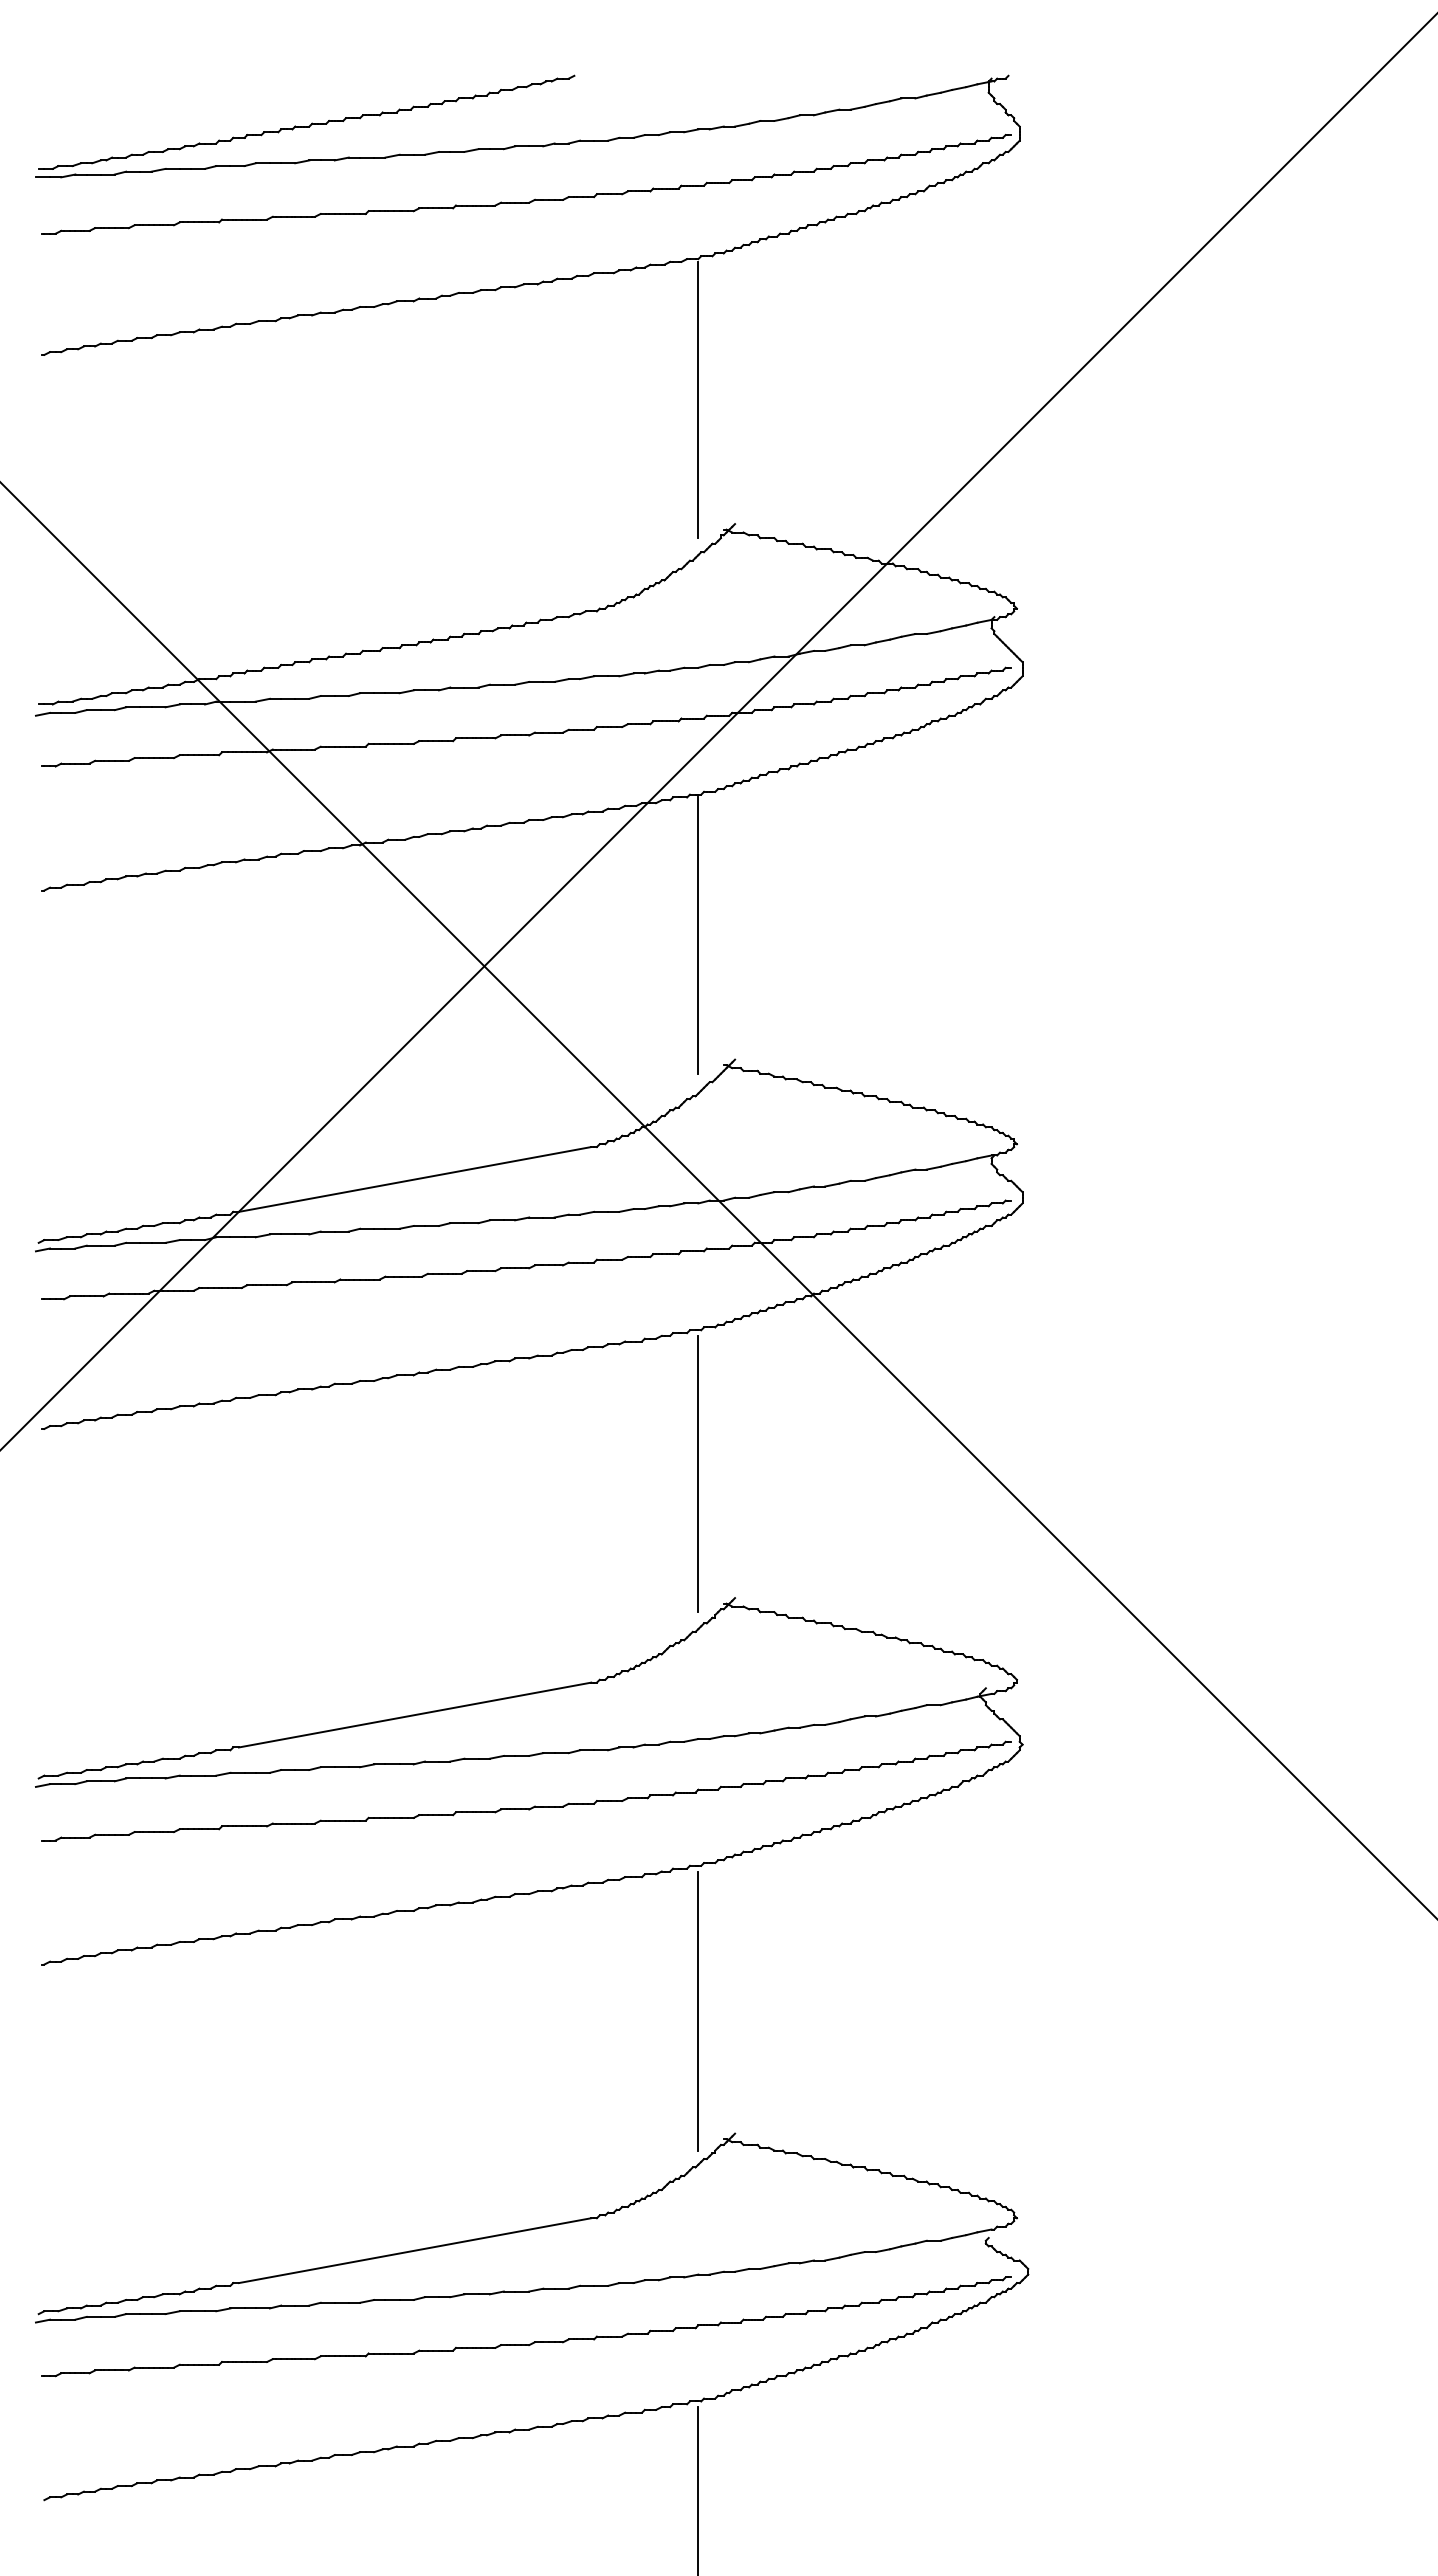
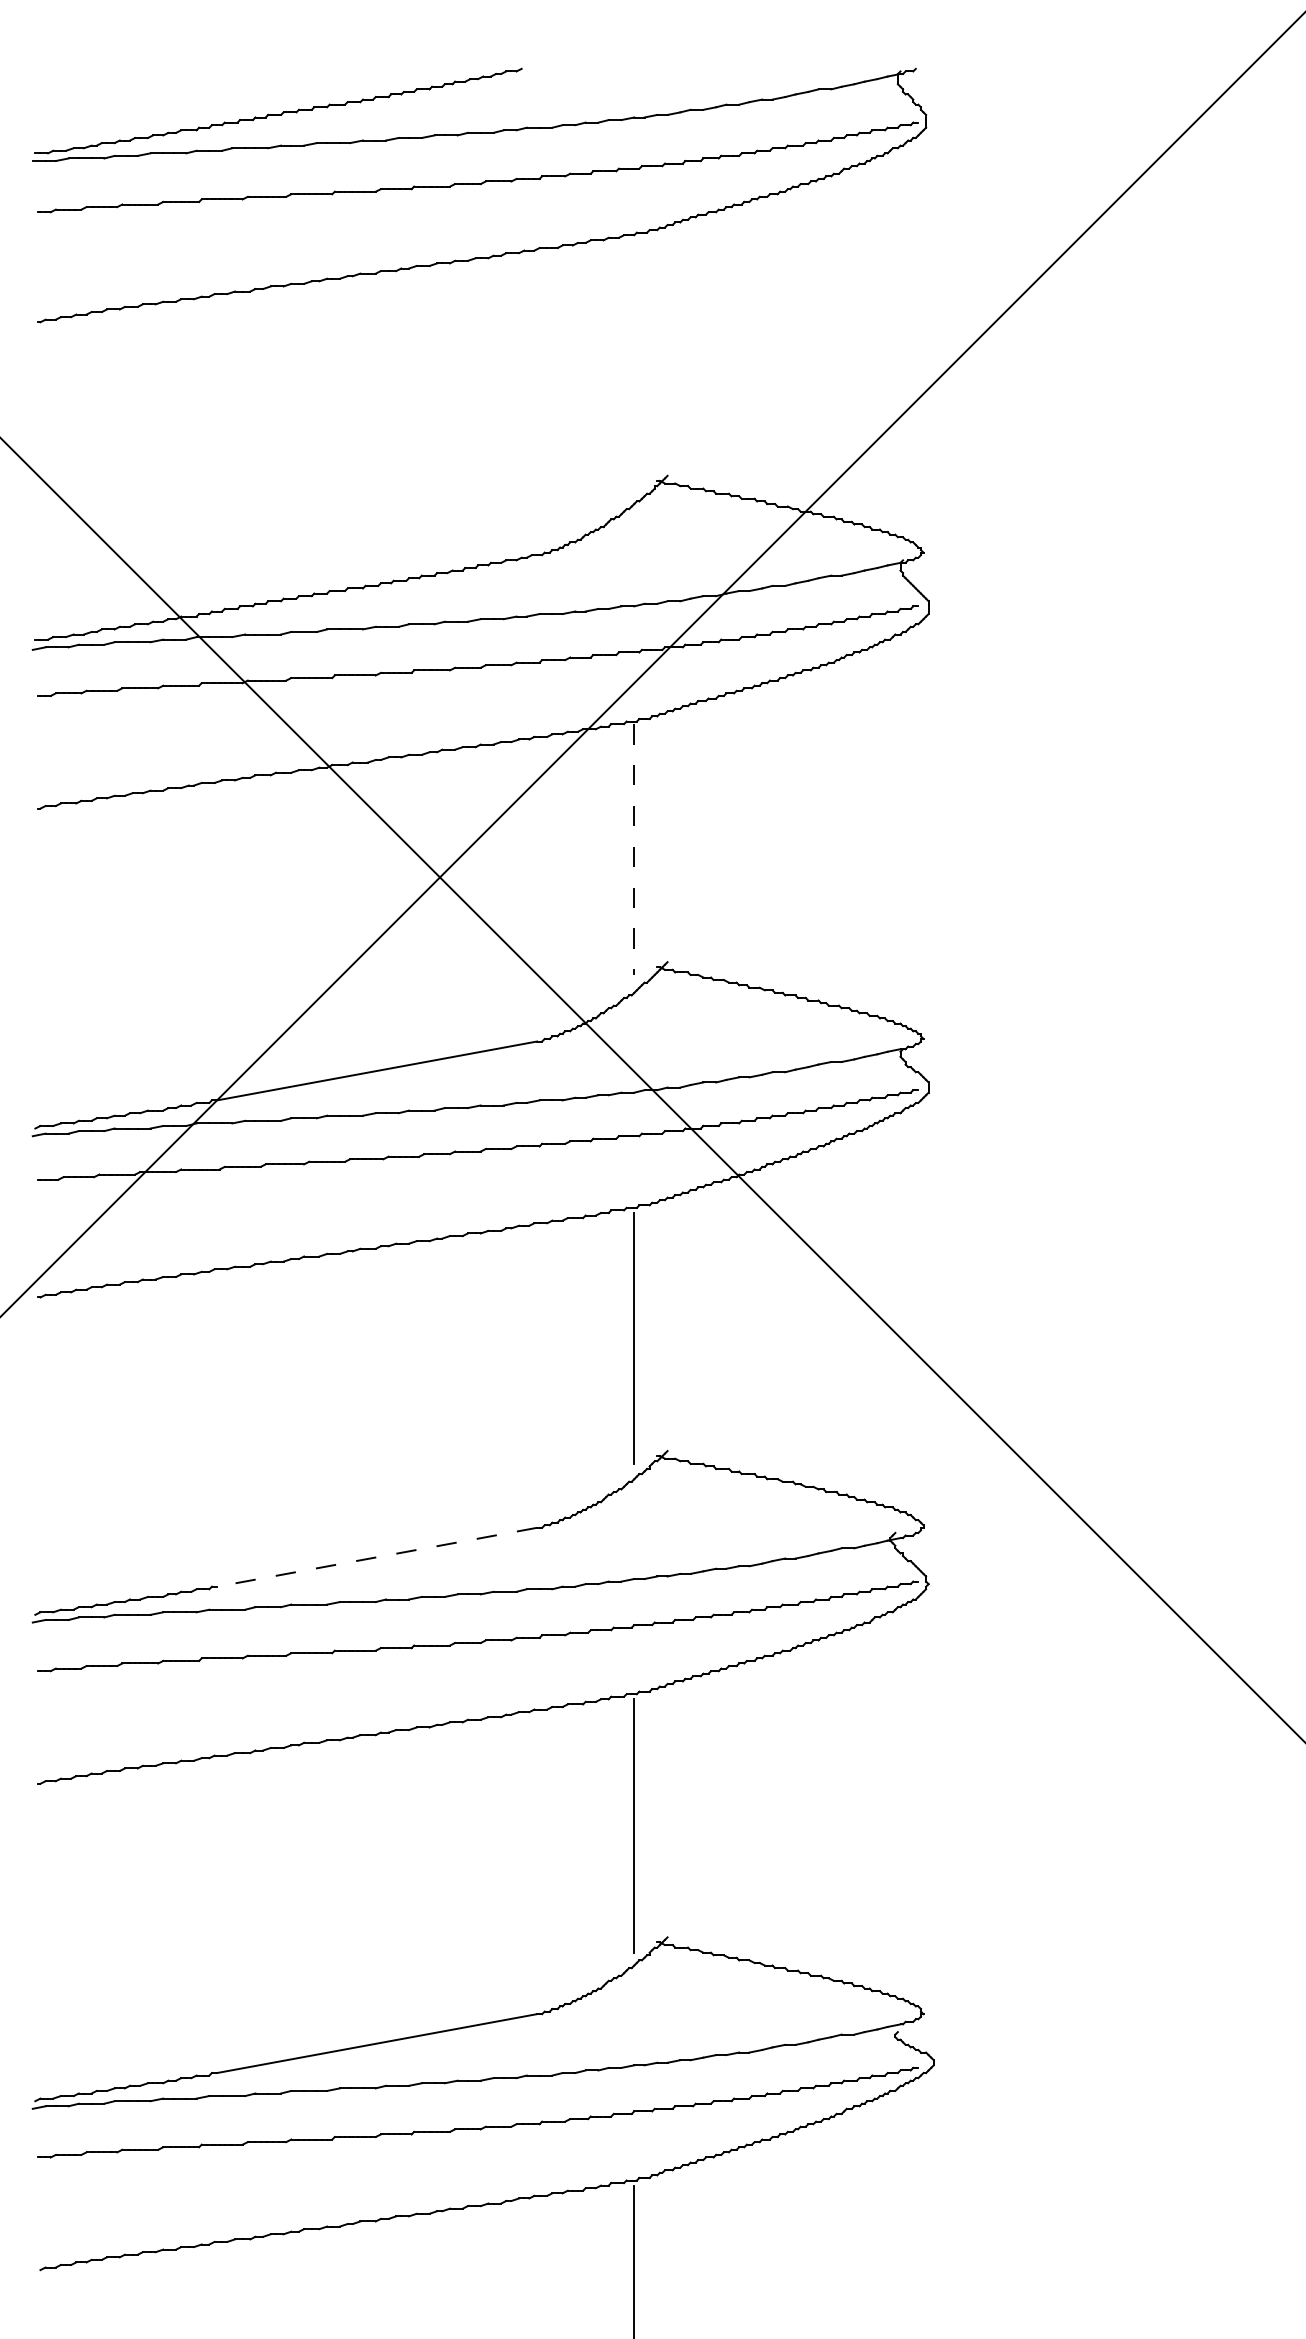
line: (698, 399) -> (634, 362), removed
line: (698, 936) -> (634, 850), solid -> dashed
line: (414, 1715) -> (376, 1557), solid -> dashed

